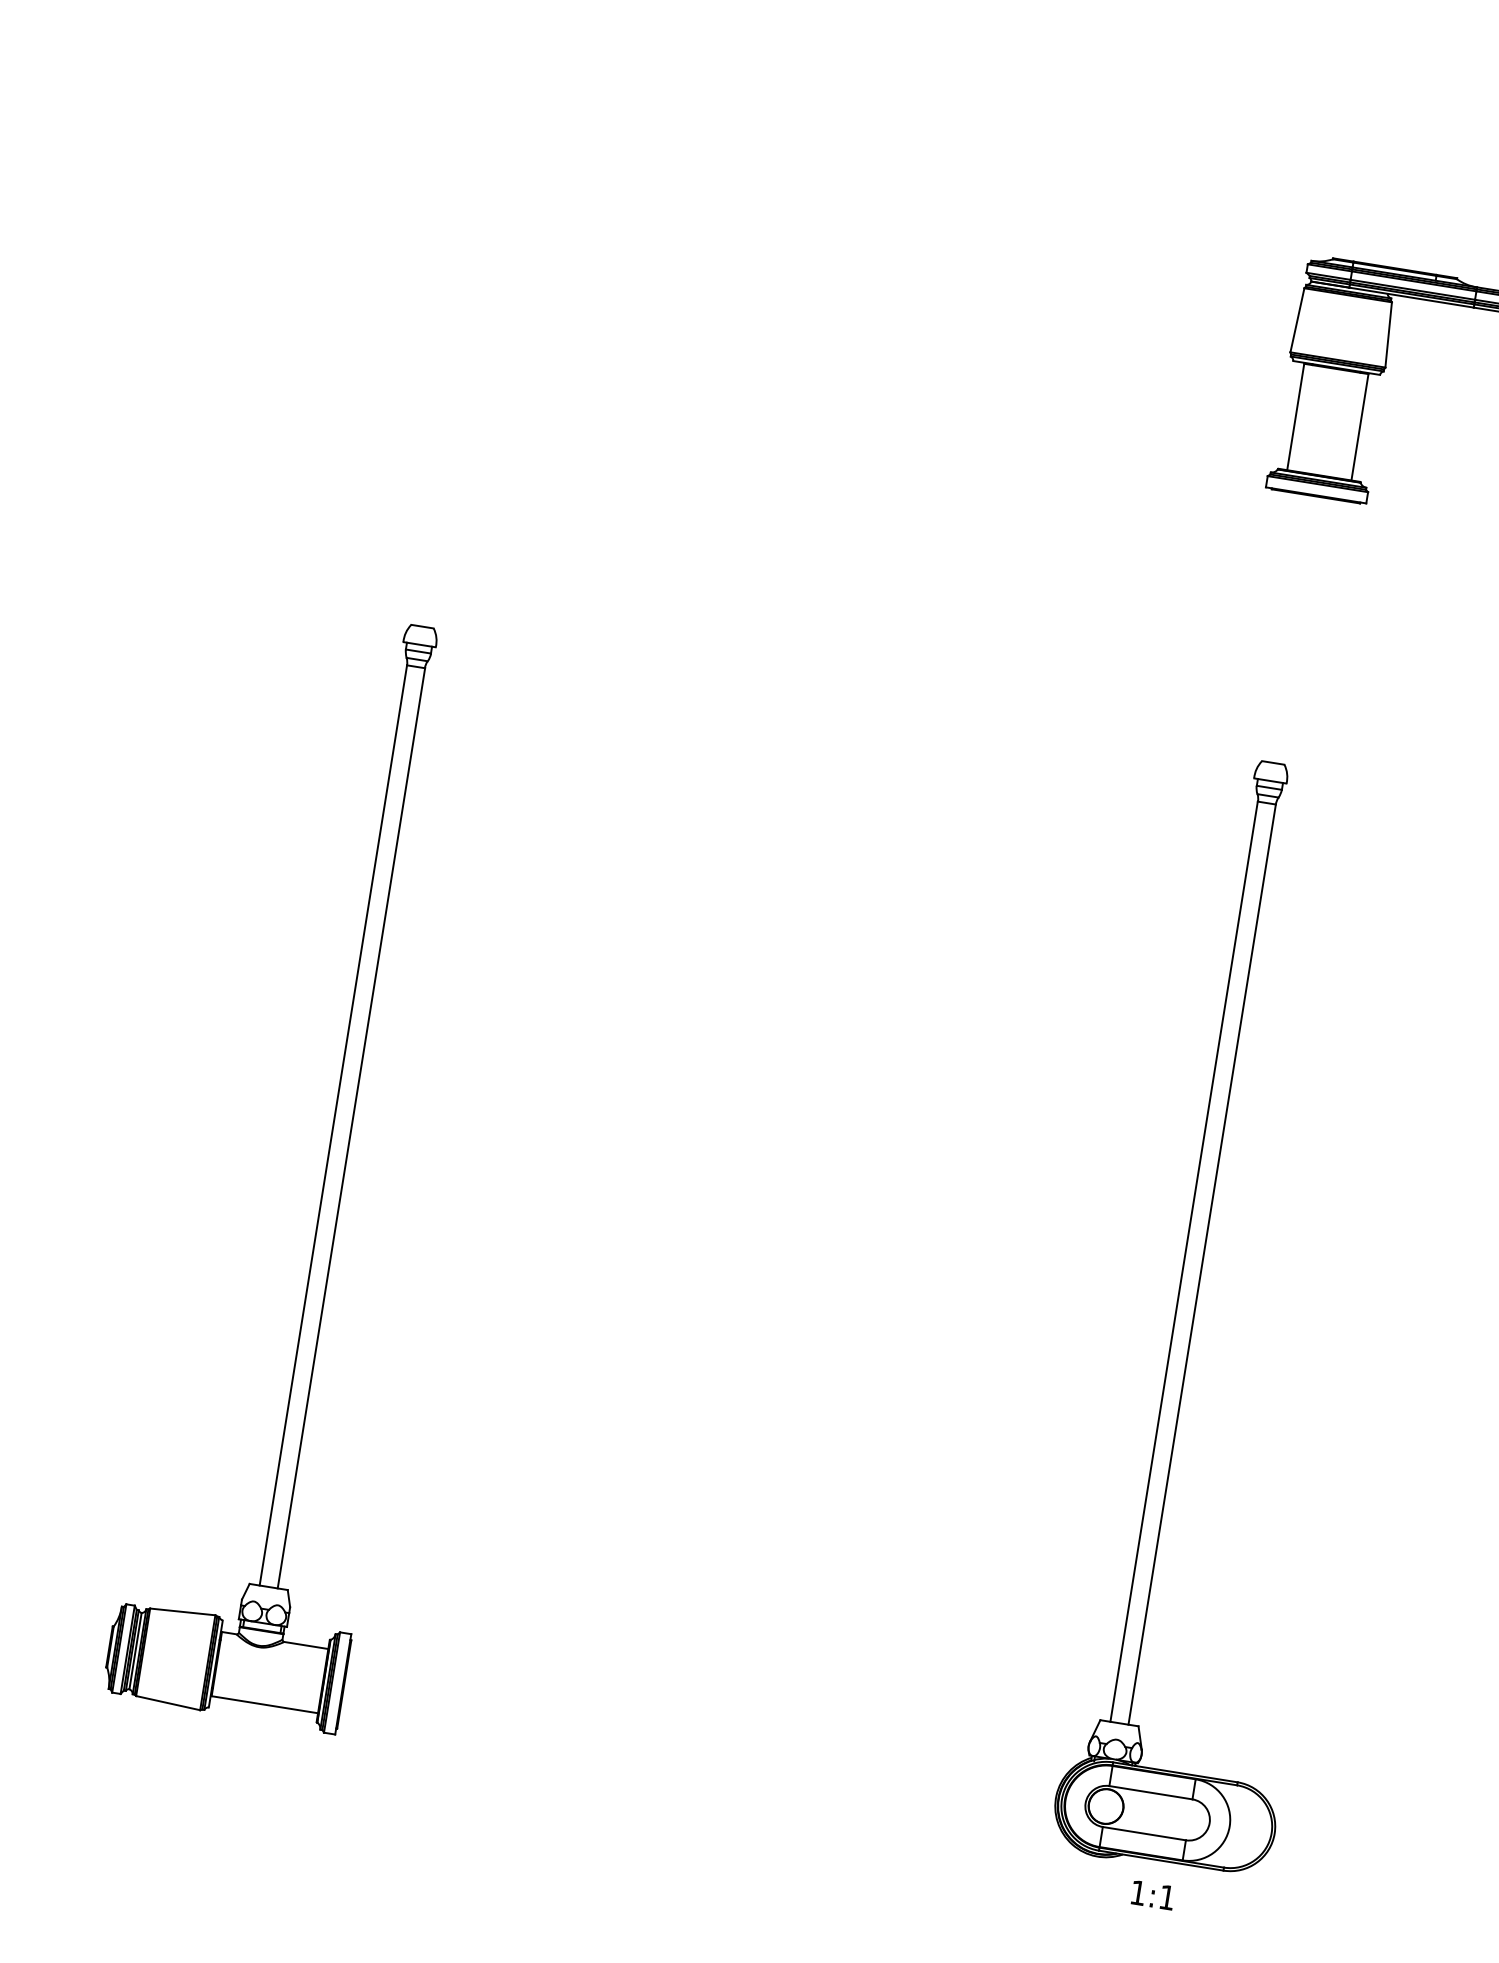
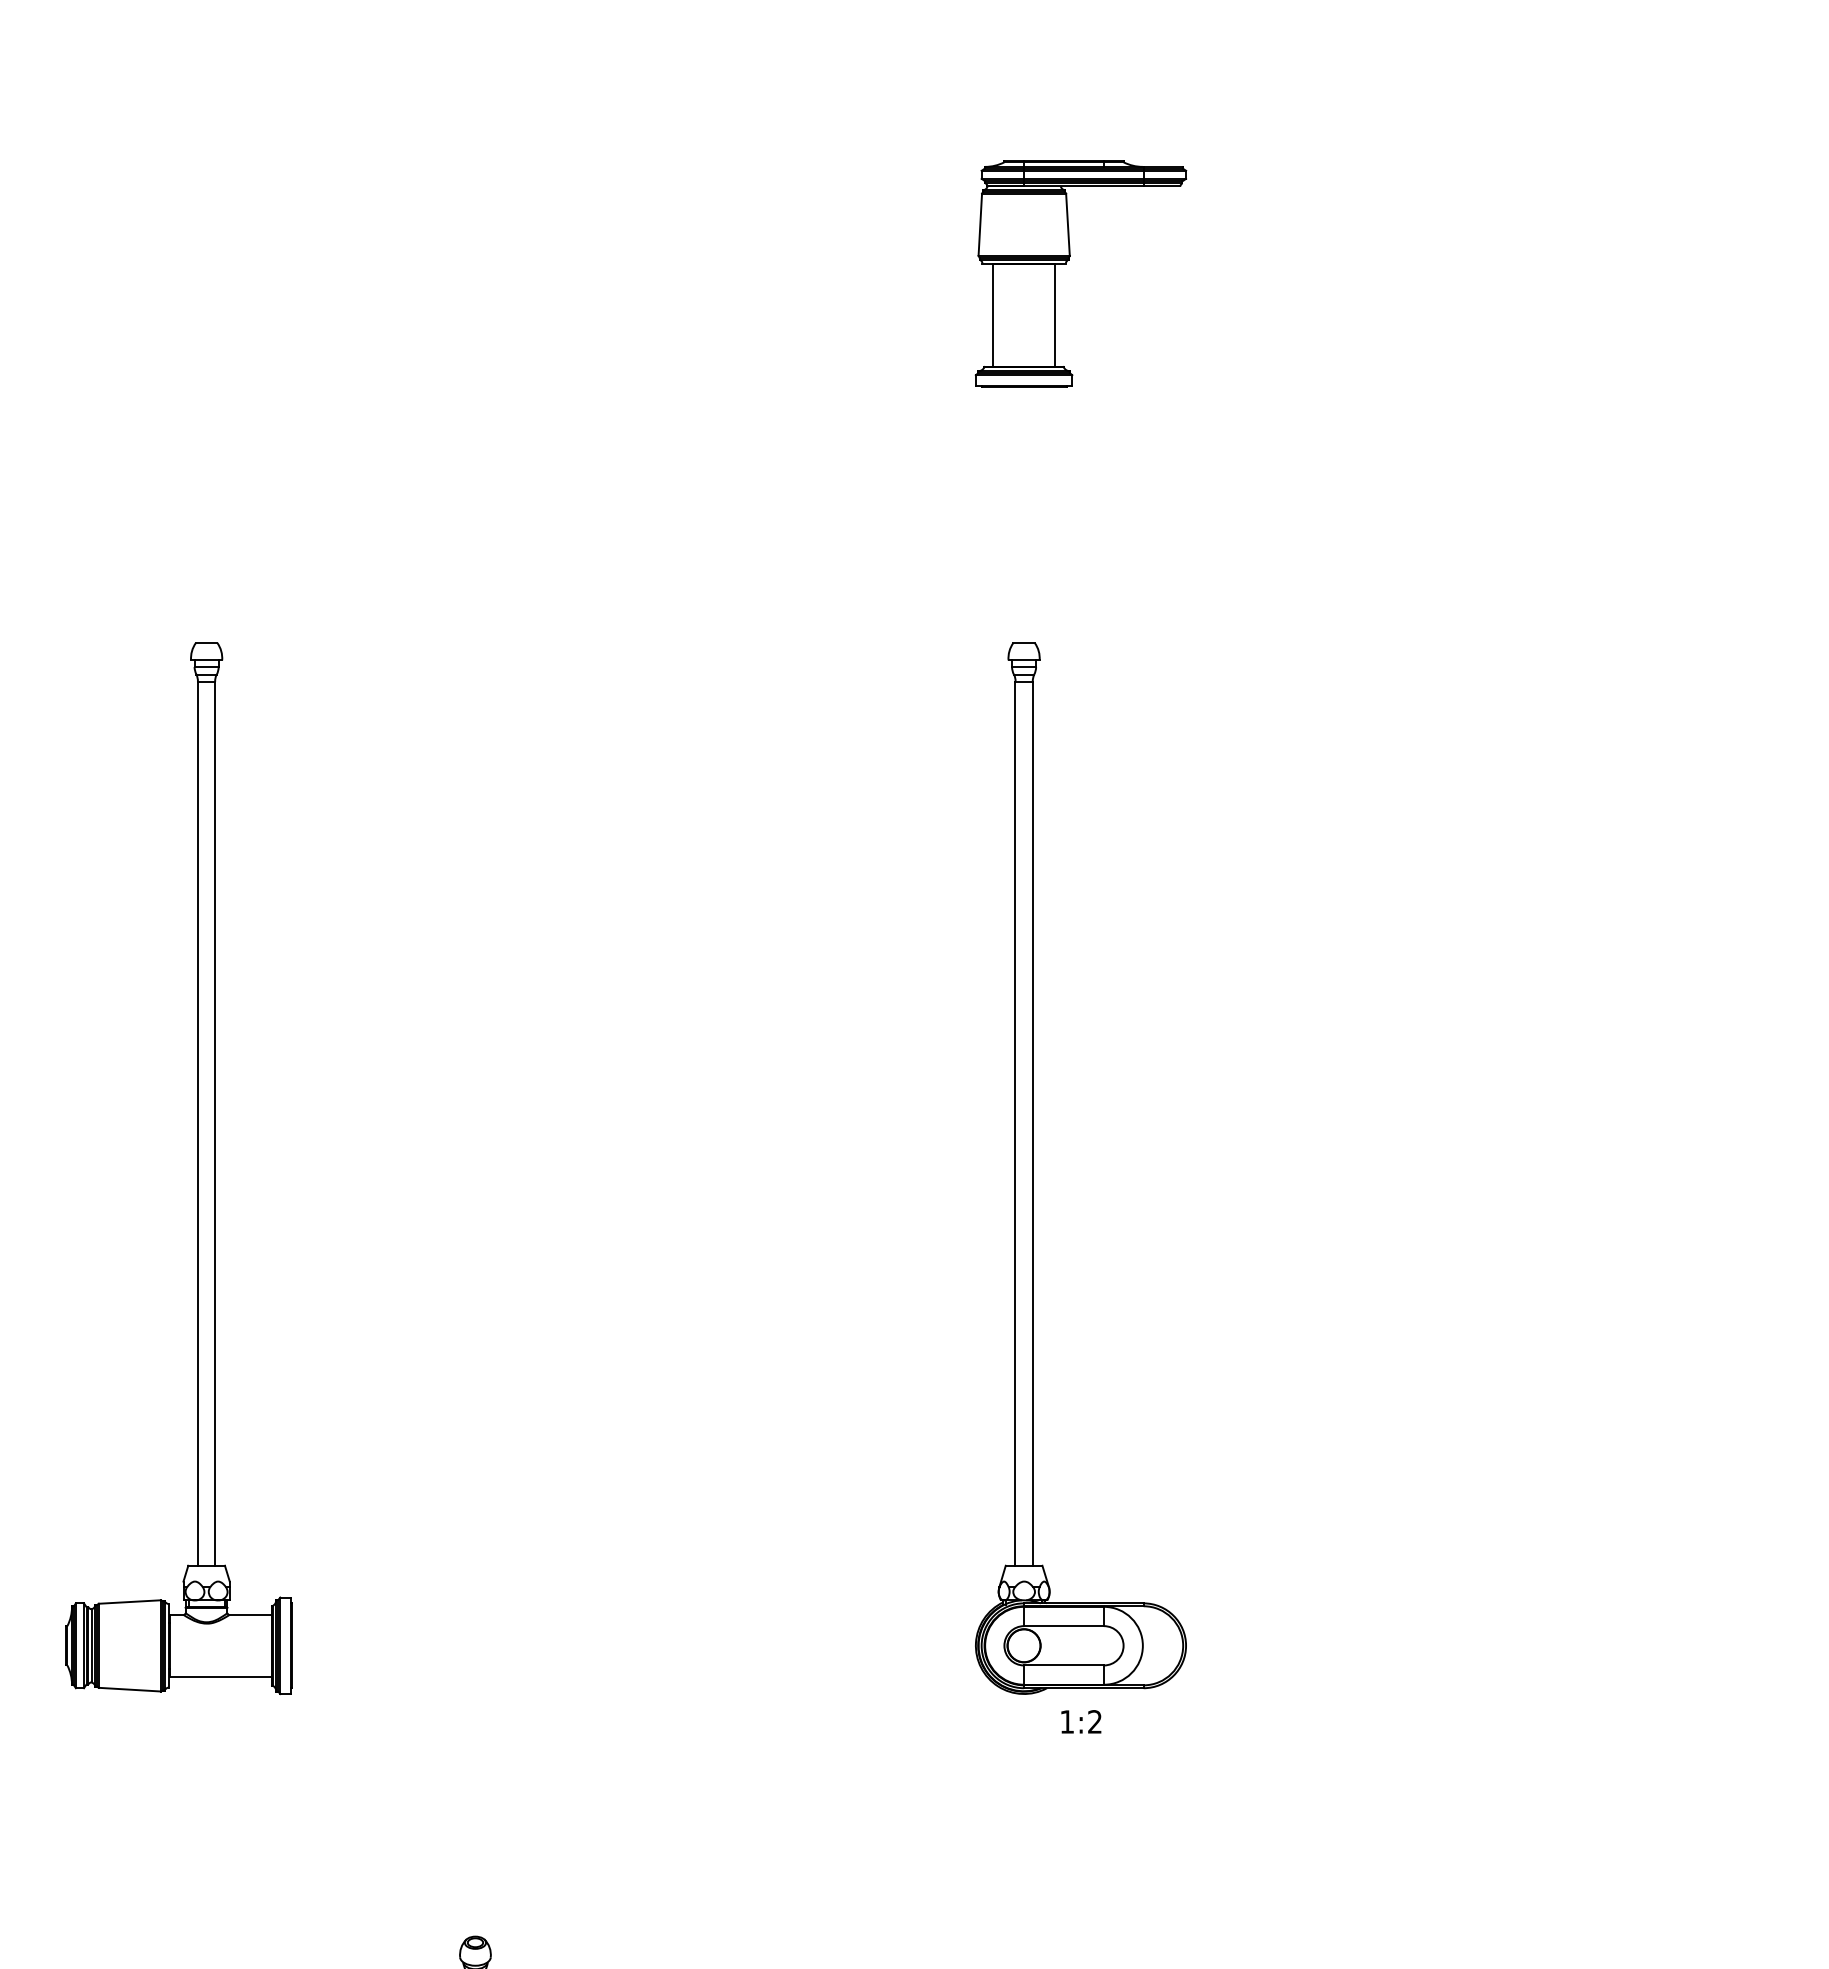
text: (1166, 1897) -> (1094, 1721), 1:1 -> 1:2

